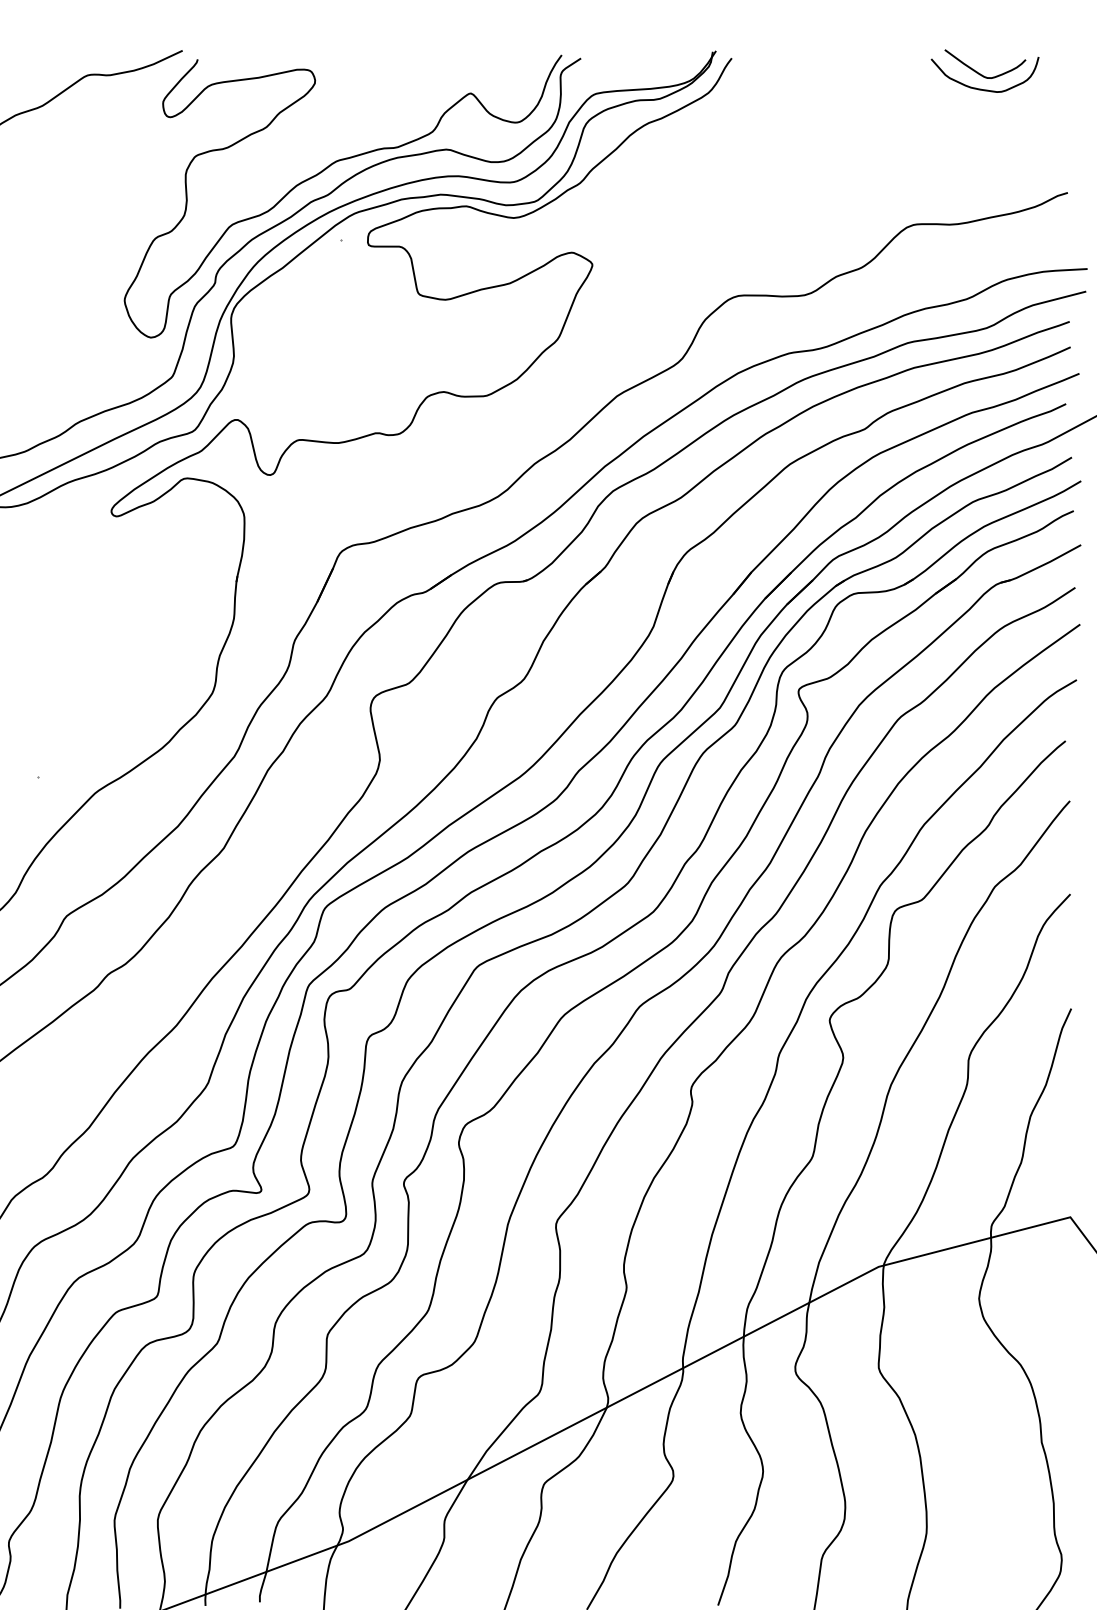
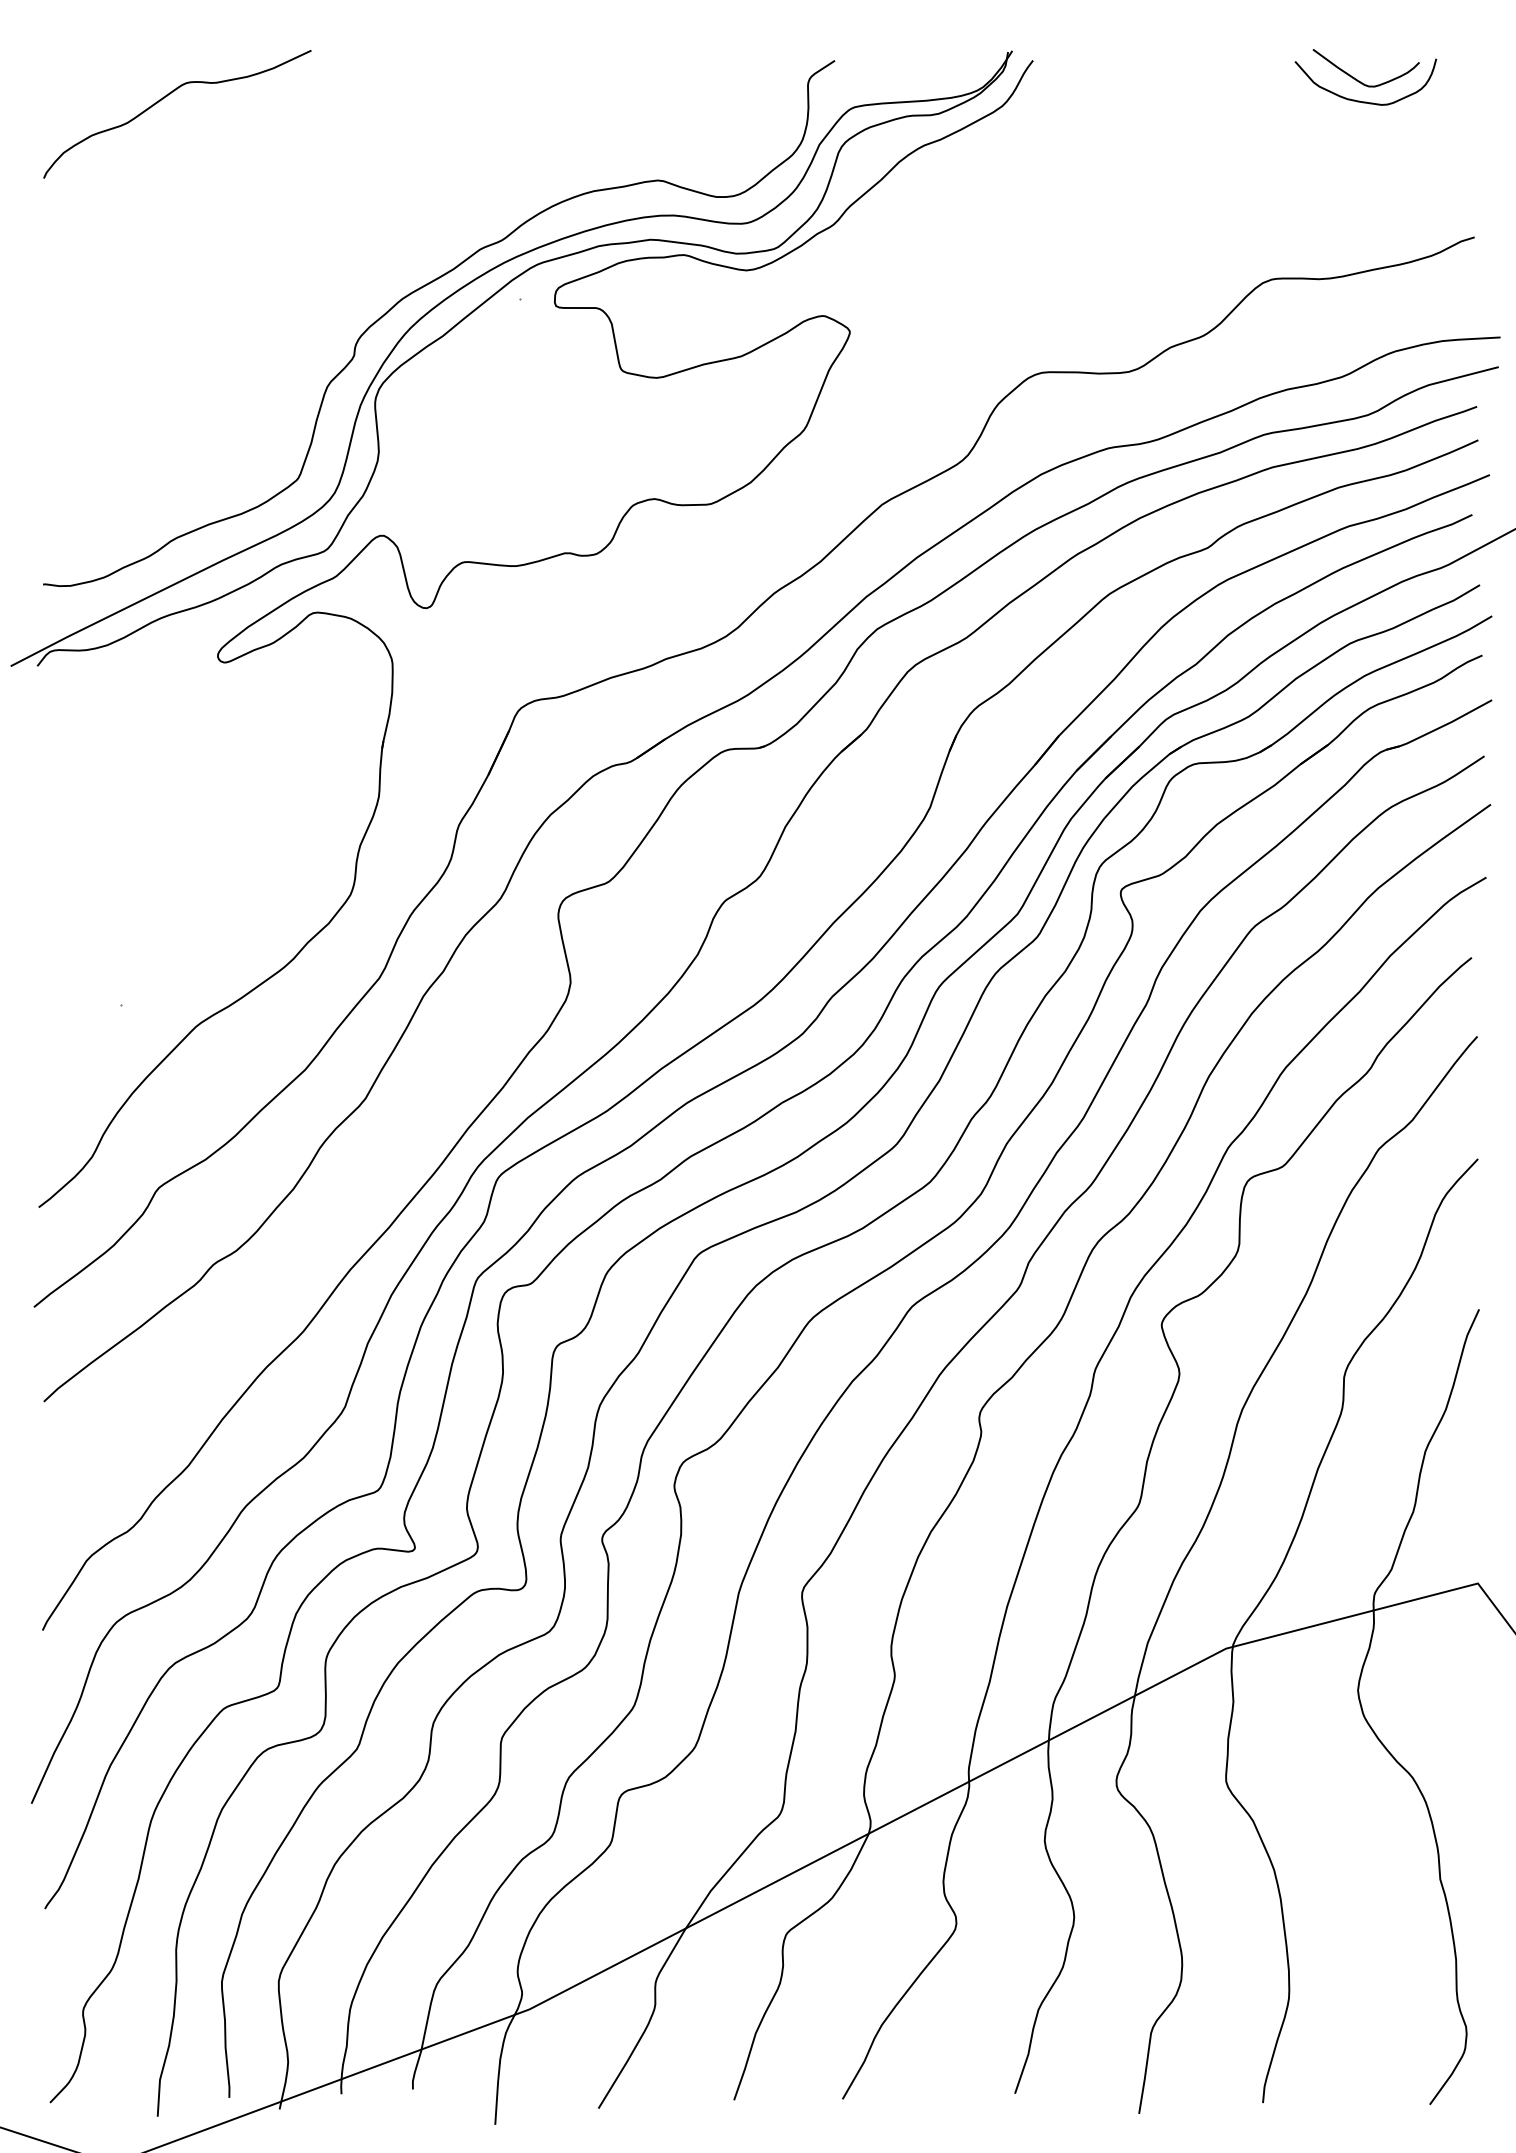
curve: (323, 171) -> (496, 209), removed

